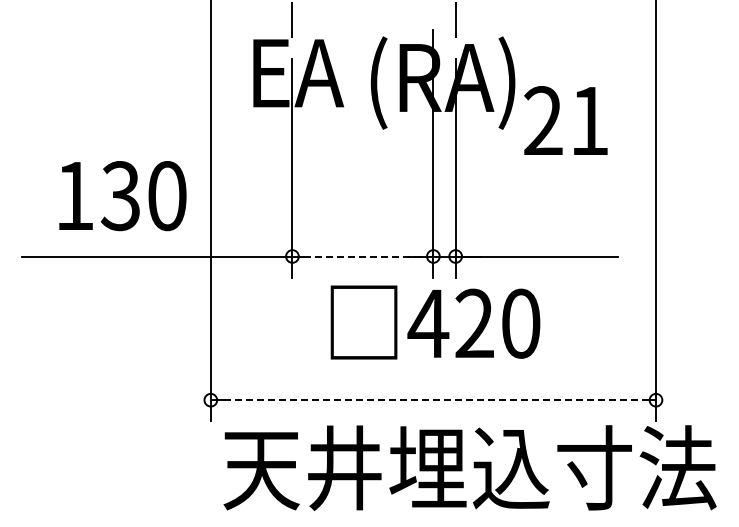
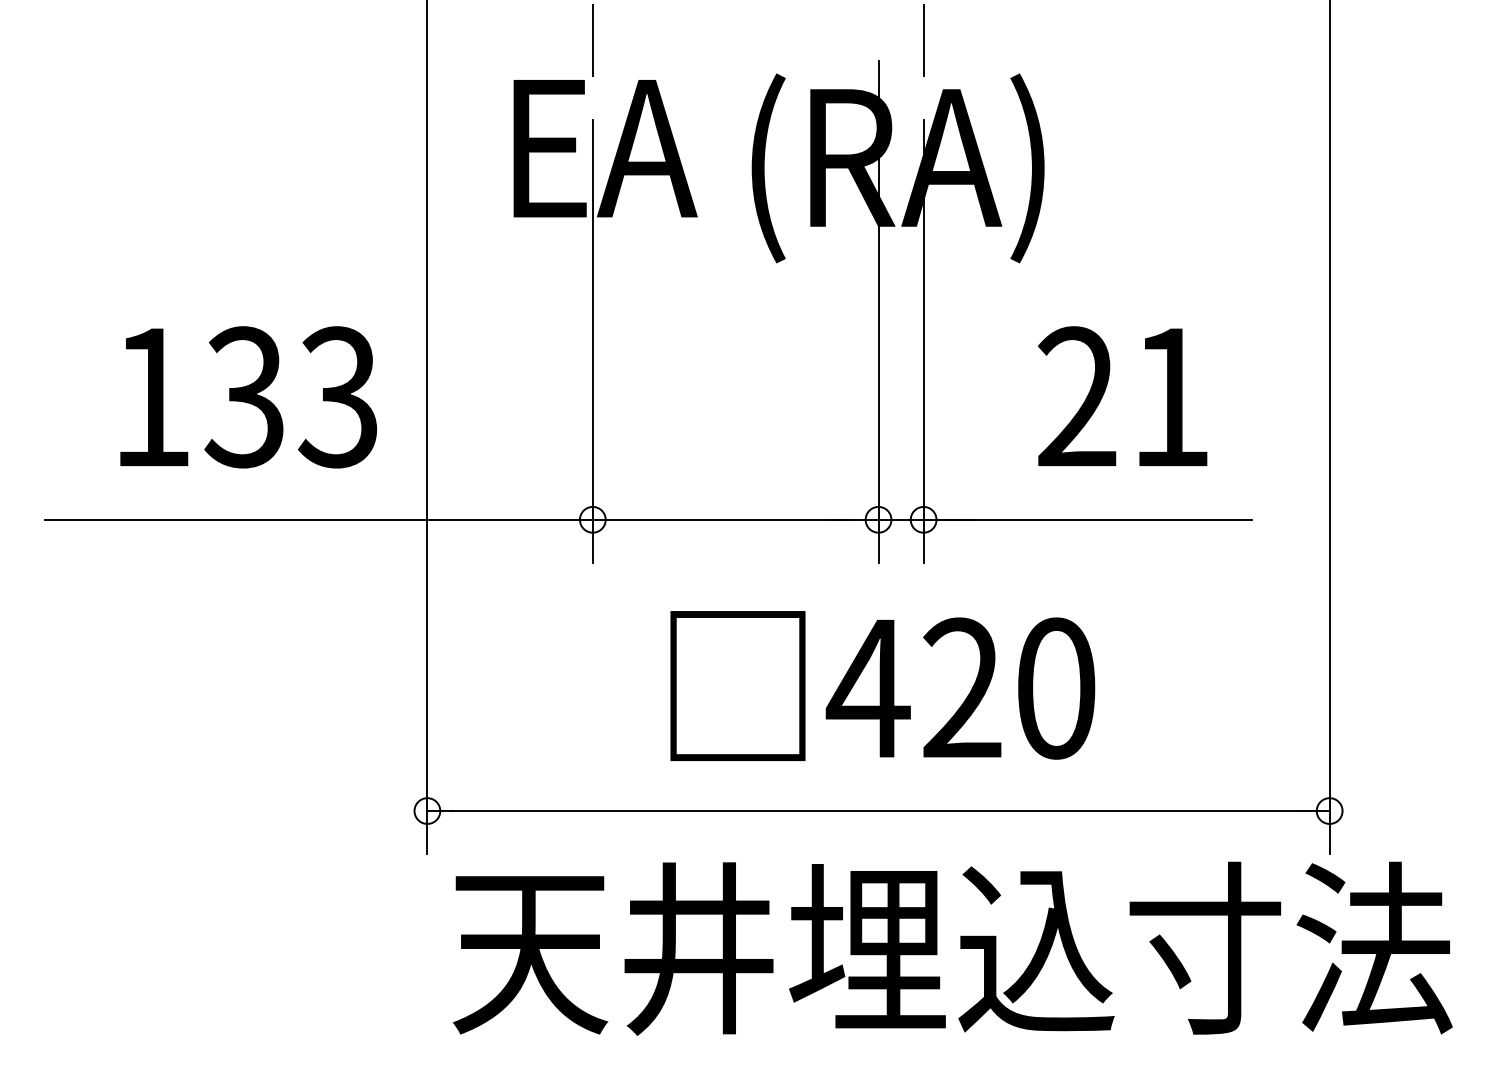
text: (565, 120) -> (1121, 396), moved
text: (166, 196) -> (337, 398), 130 -> 133
line: (362, 256) -> (734, 519), dashed -> solid
text: (435, 322) -> (882, 686), moved
line: (433, 400) -> (878, 811), dashed -> solid

